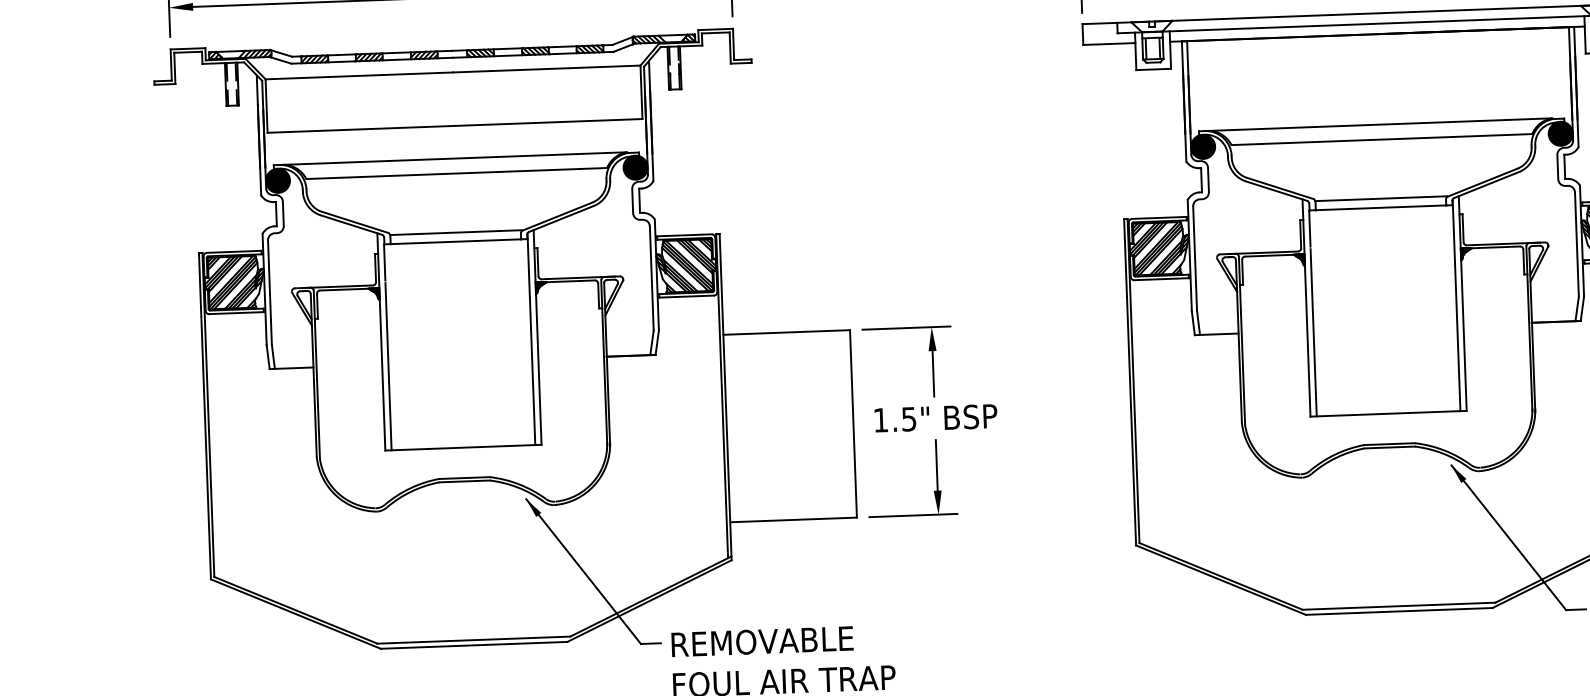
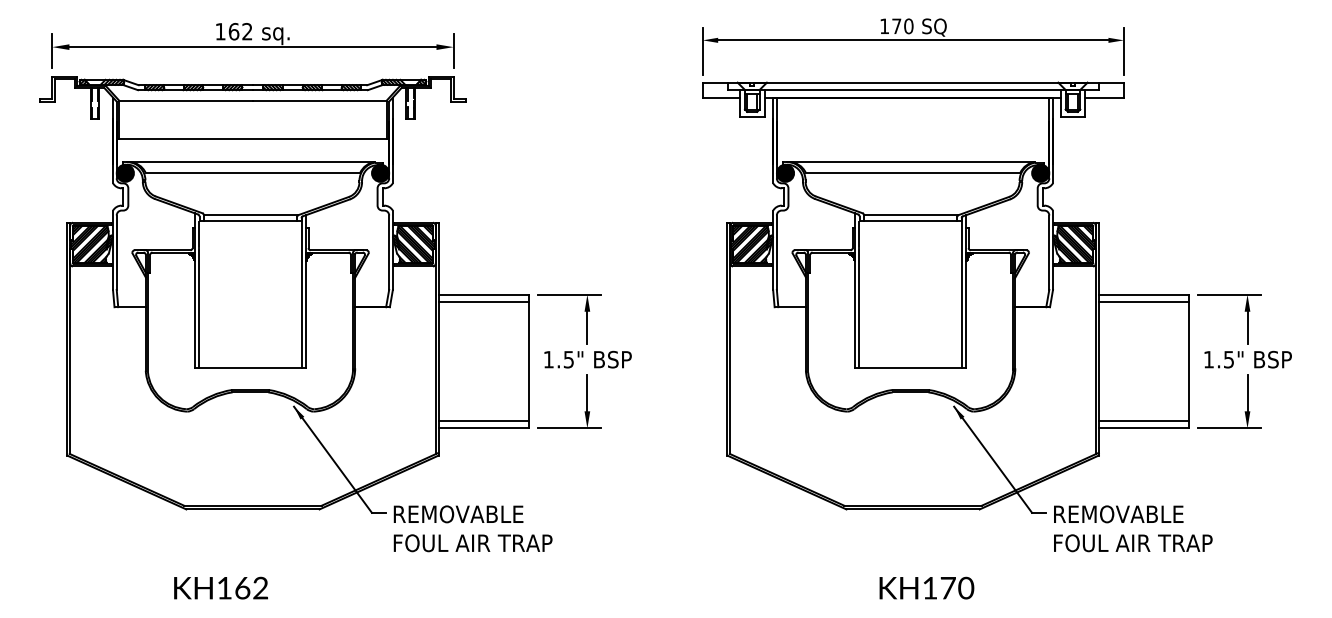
line: (786, 343) -> (483, 302), added
line: (792, 508) -> (483, 420), added

